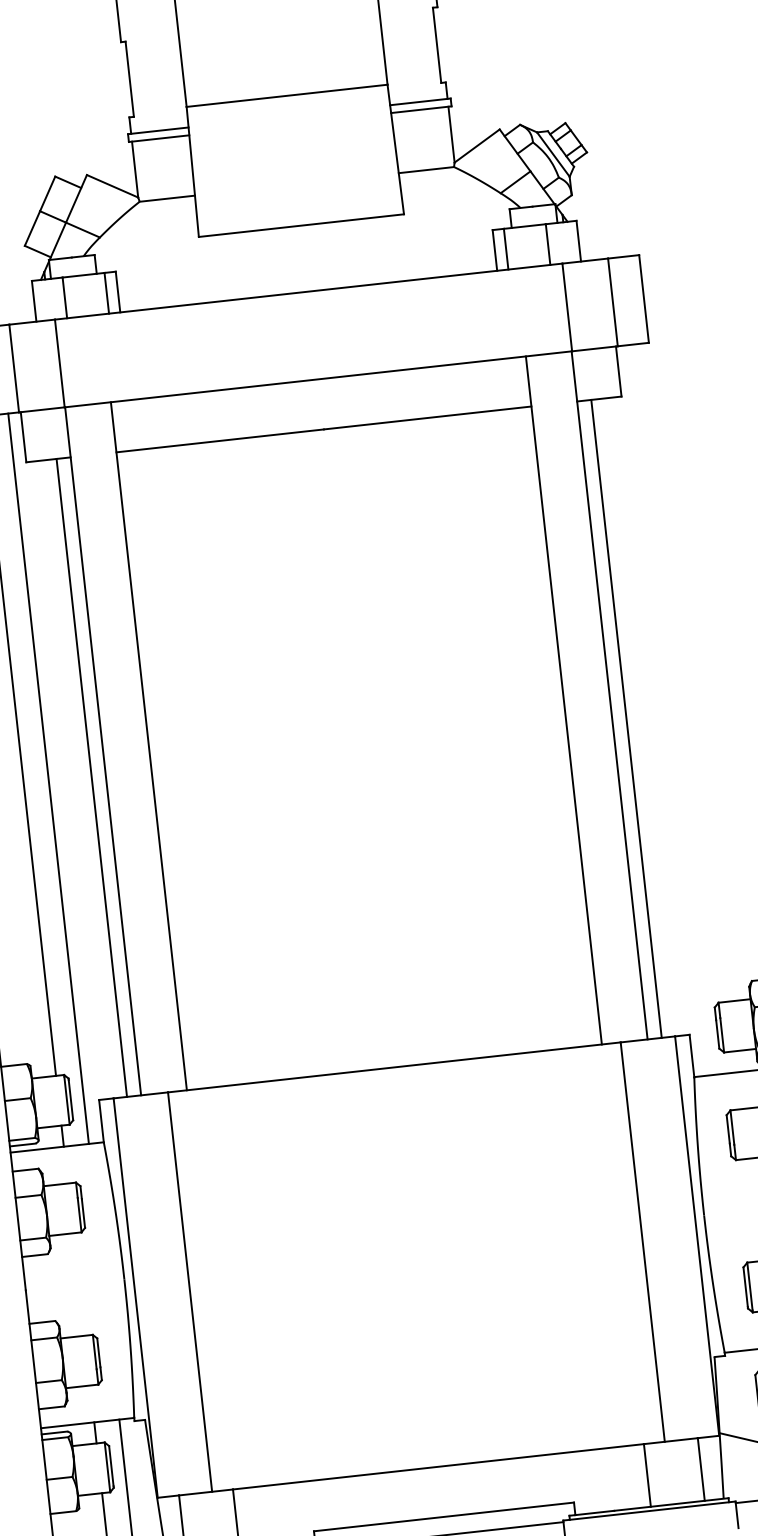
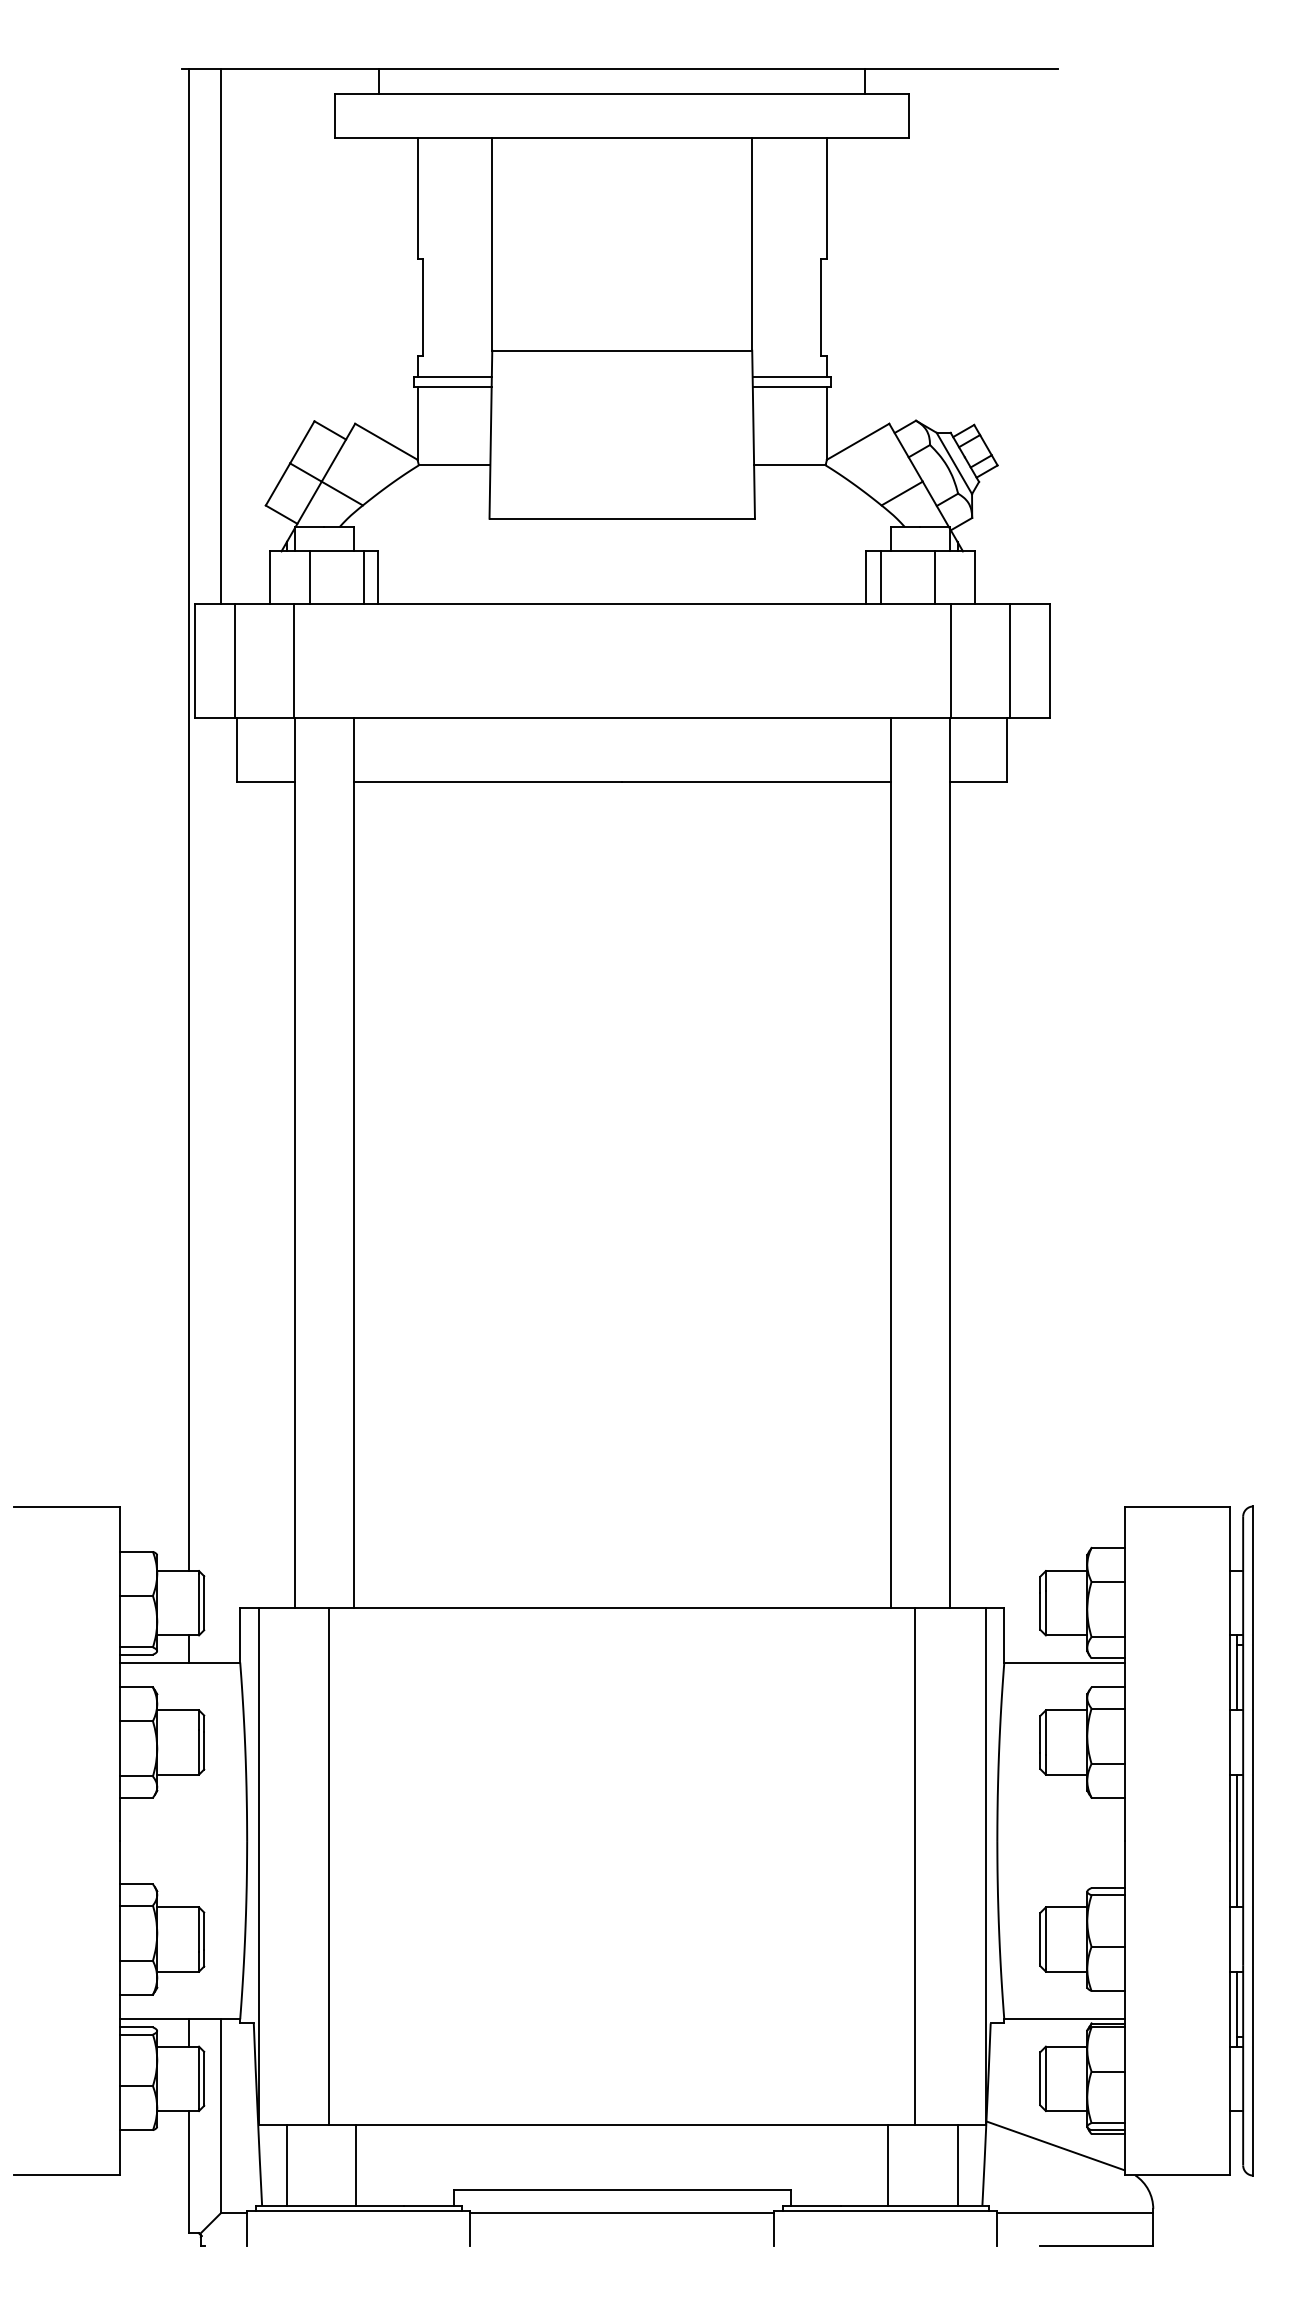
line: (626, 718) -> (968, 1194), removed
line: (91, 777) -> (276, 1194), removed
line: (48, 778) -> (220, 1189), removed

